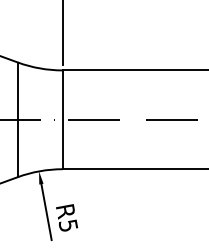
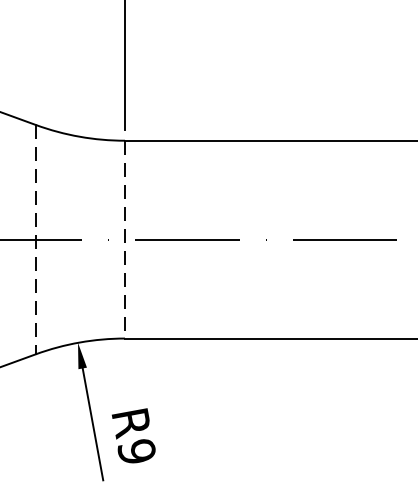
line: (18, 120) -> (36, 240), solid -> dashed
line: (62, 120) -> (124, 240), solid -> dashed
text: (68, 225) -> (136, 451), R5 -> R9

